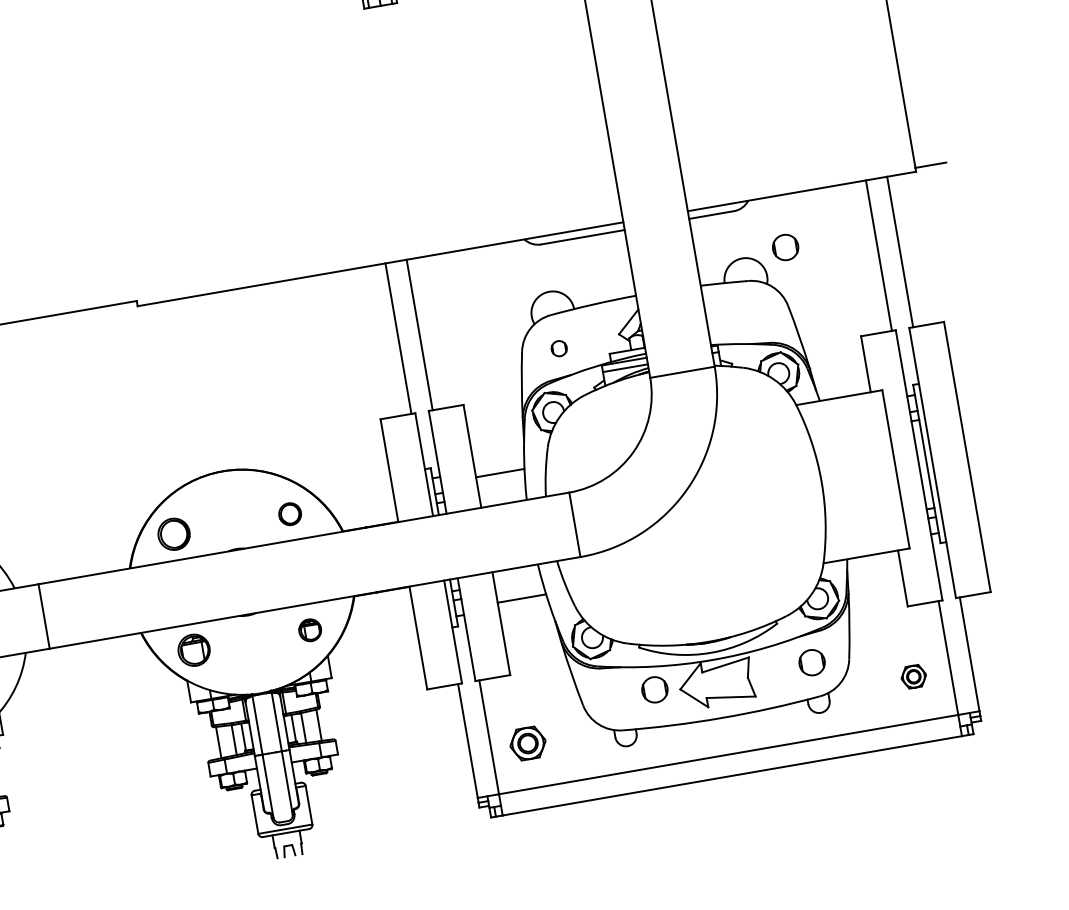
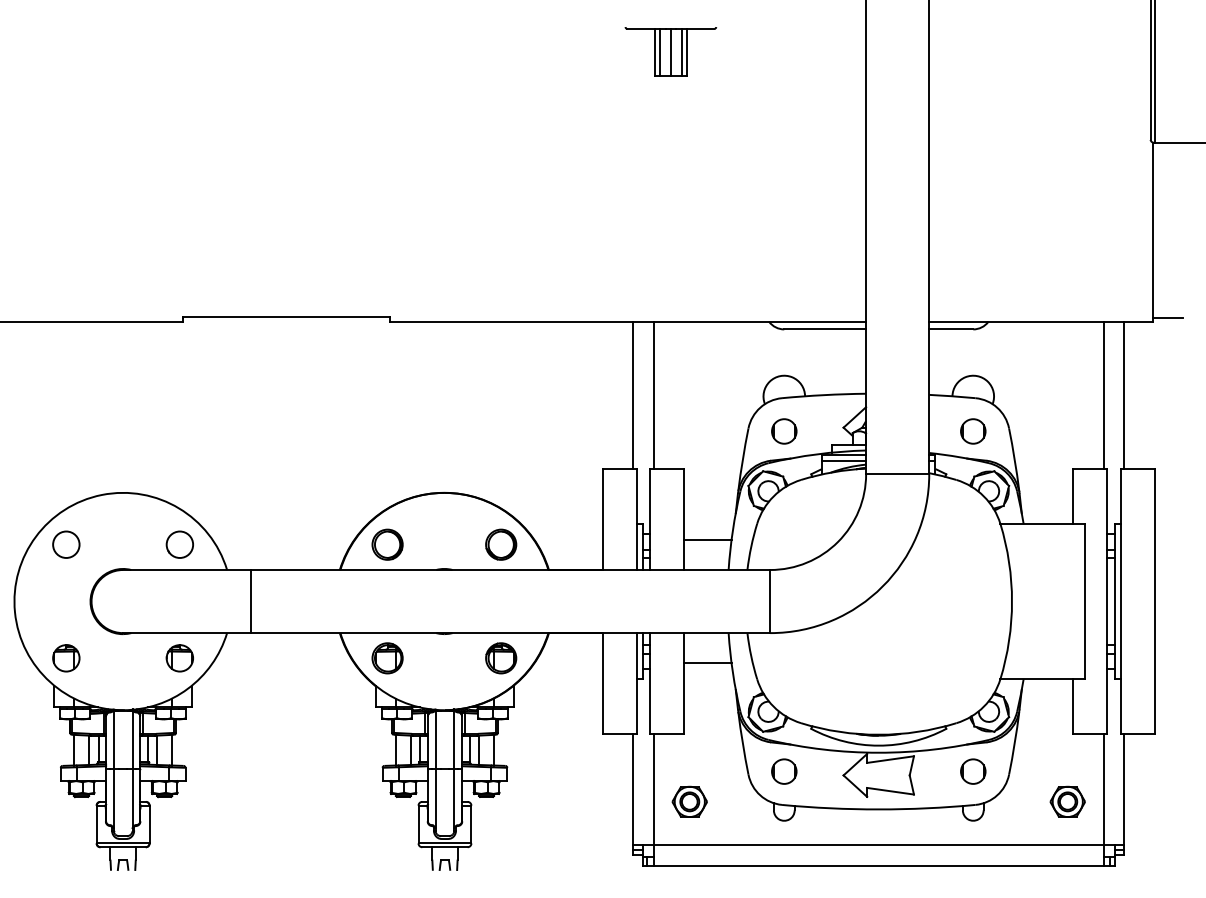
circle: (785, 247) -> (973, 431), moved
circle: (559, 348) -> (784, 431), size x1.67
part: (290, 513) -> (501, 544), size x1.43
part: (310, 630) -> (501, 658), size x1.43
part: (913, 676) -> (1067, 801), size x1.43
circle: (655, 689) -> (784, 771), moved

